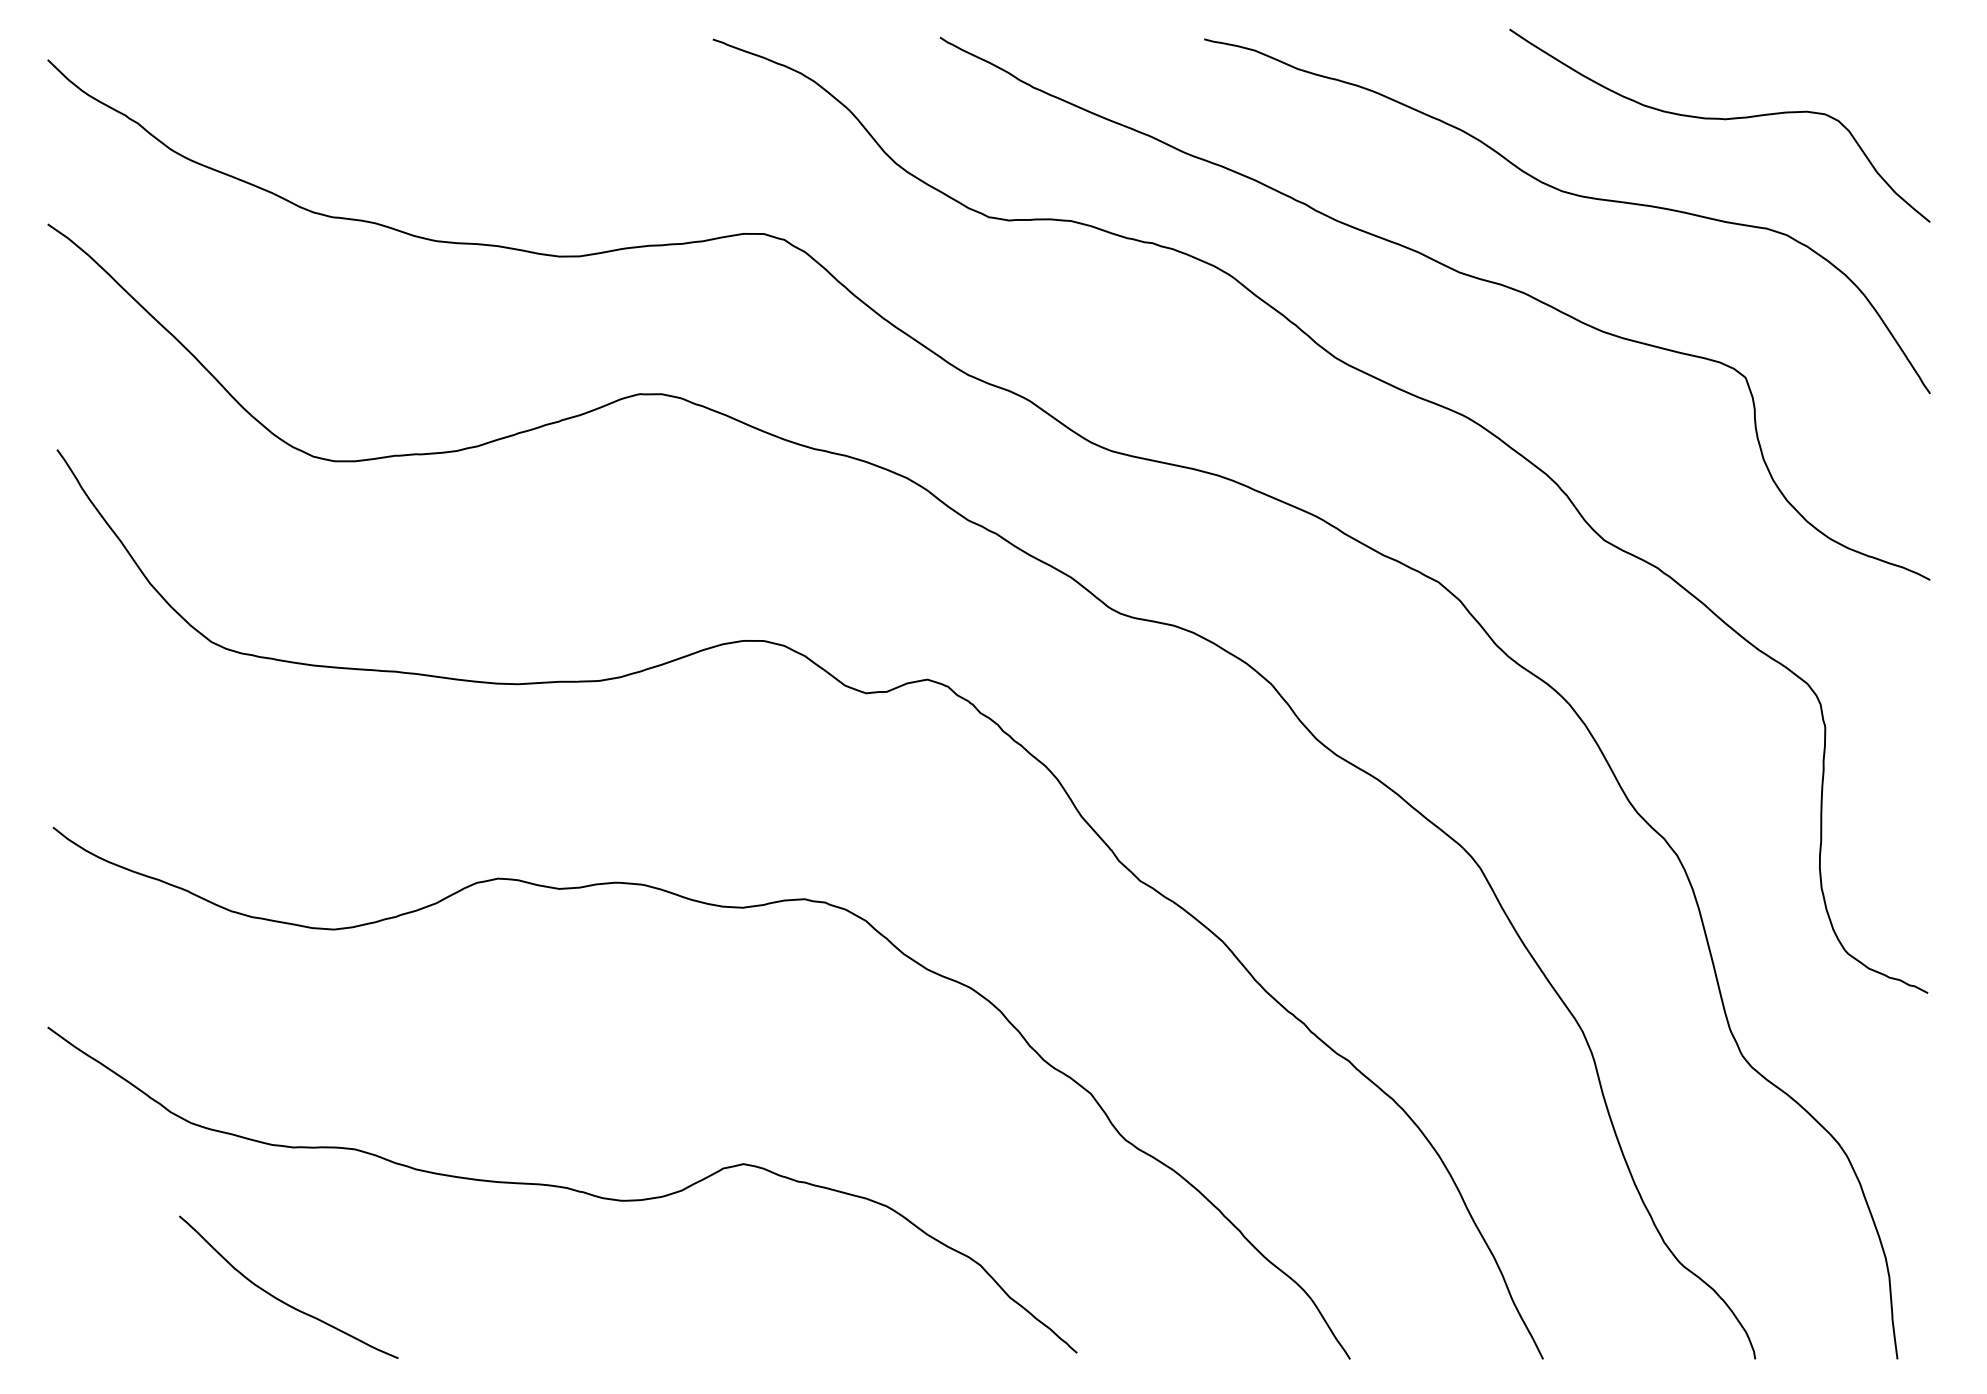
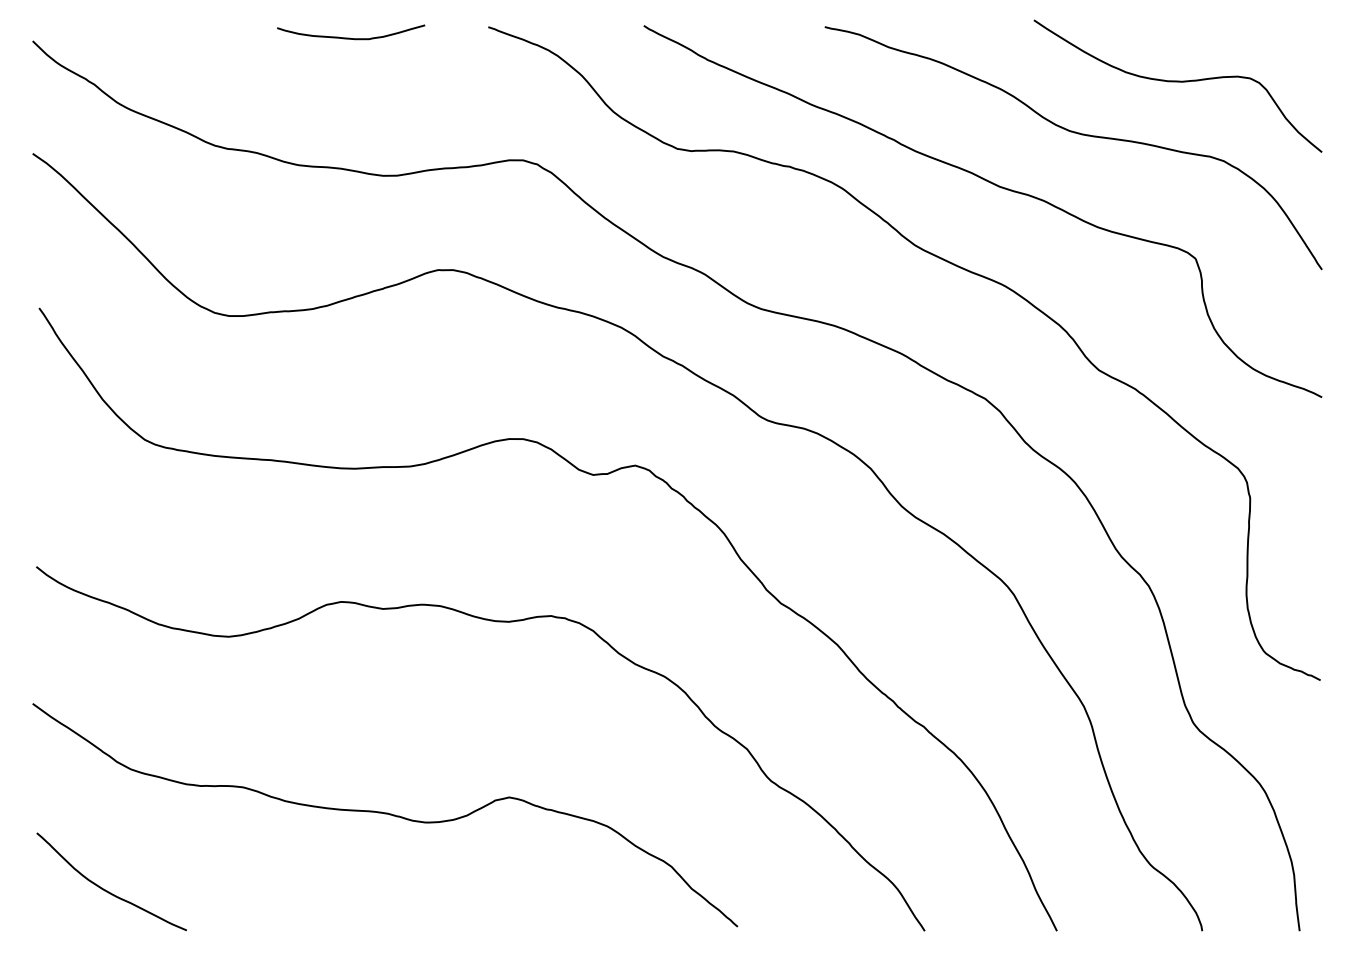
curve: (511, 54) -> (350, 37), added
curve: (282, 1299) -> (107, 890), moved

